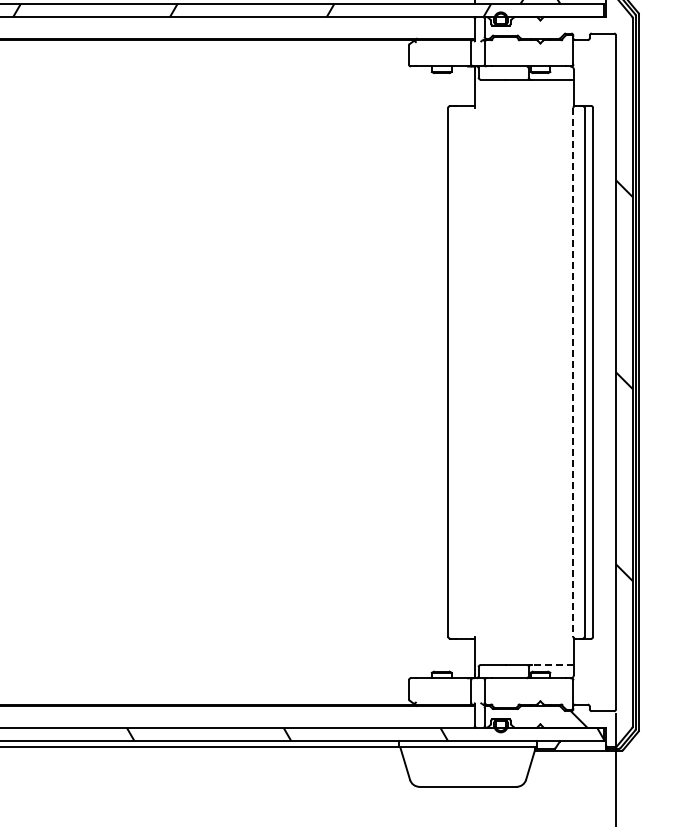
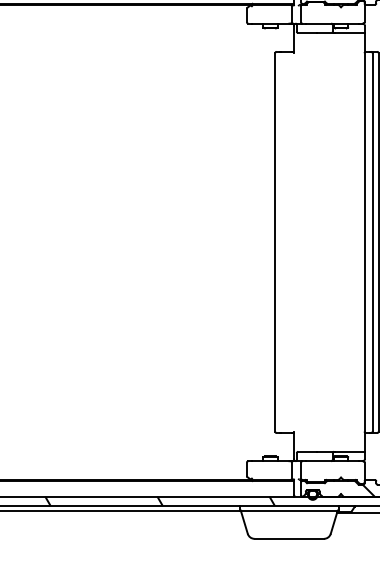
line: (573, 372) -> (364, 242), dashed -> solid
line: (552, 665) -> (349, 452), dashed -> solid

